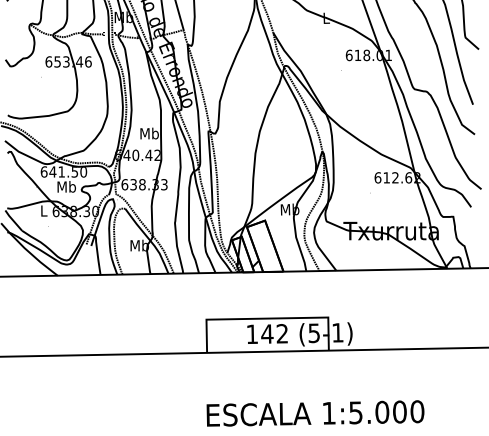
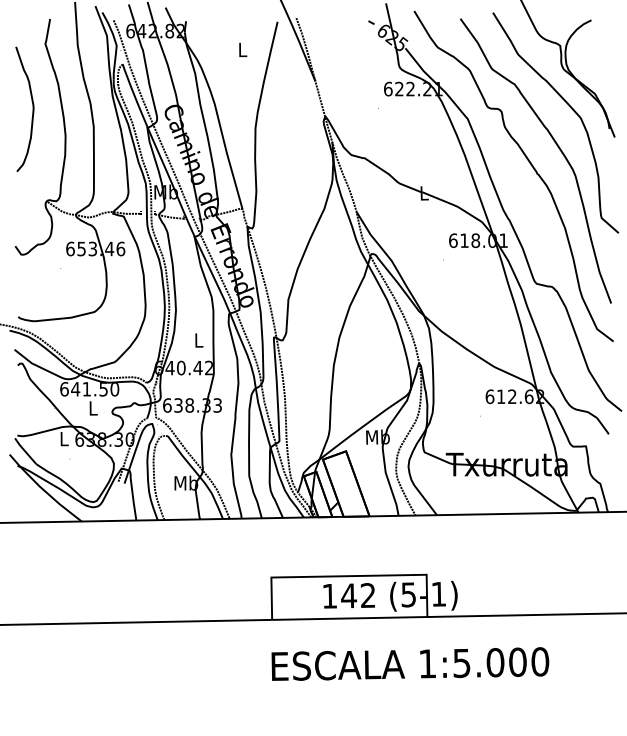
text: (149, 132) -> (198, 339), Mb -> L
text: (66, 186) -> (93, 407), Mb -> L
text: (315, 413) -> (410, 663), moved

